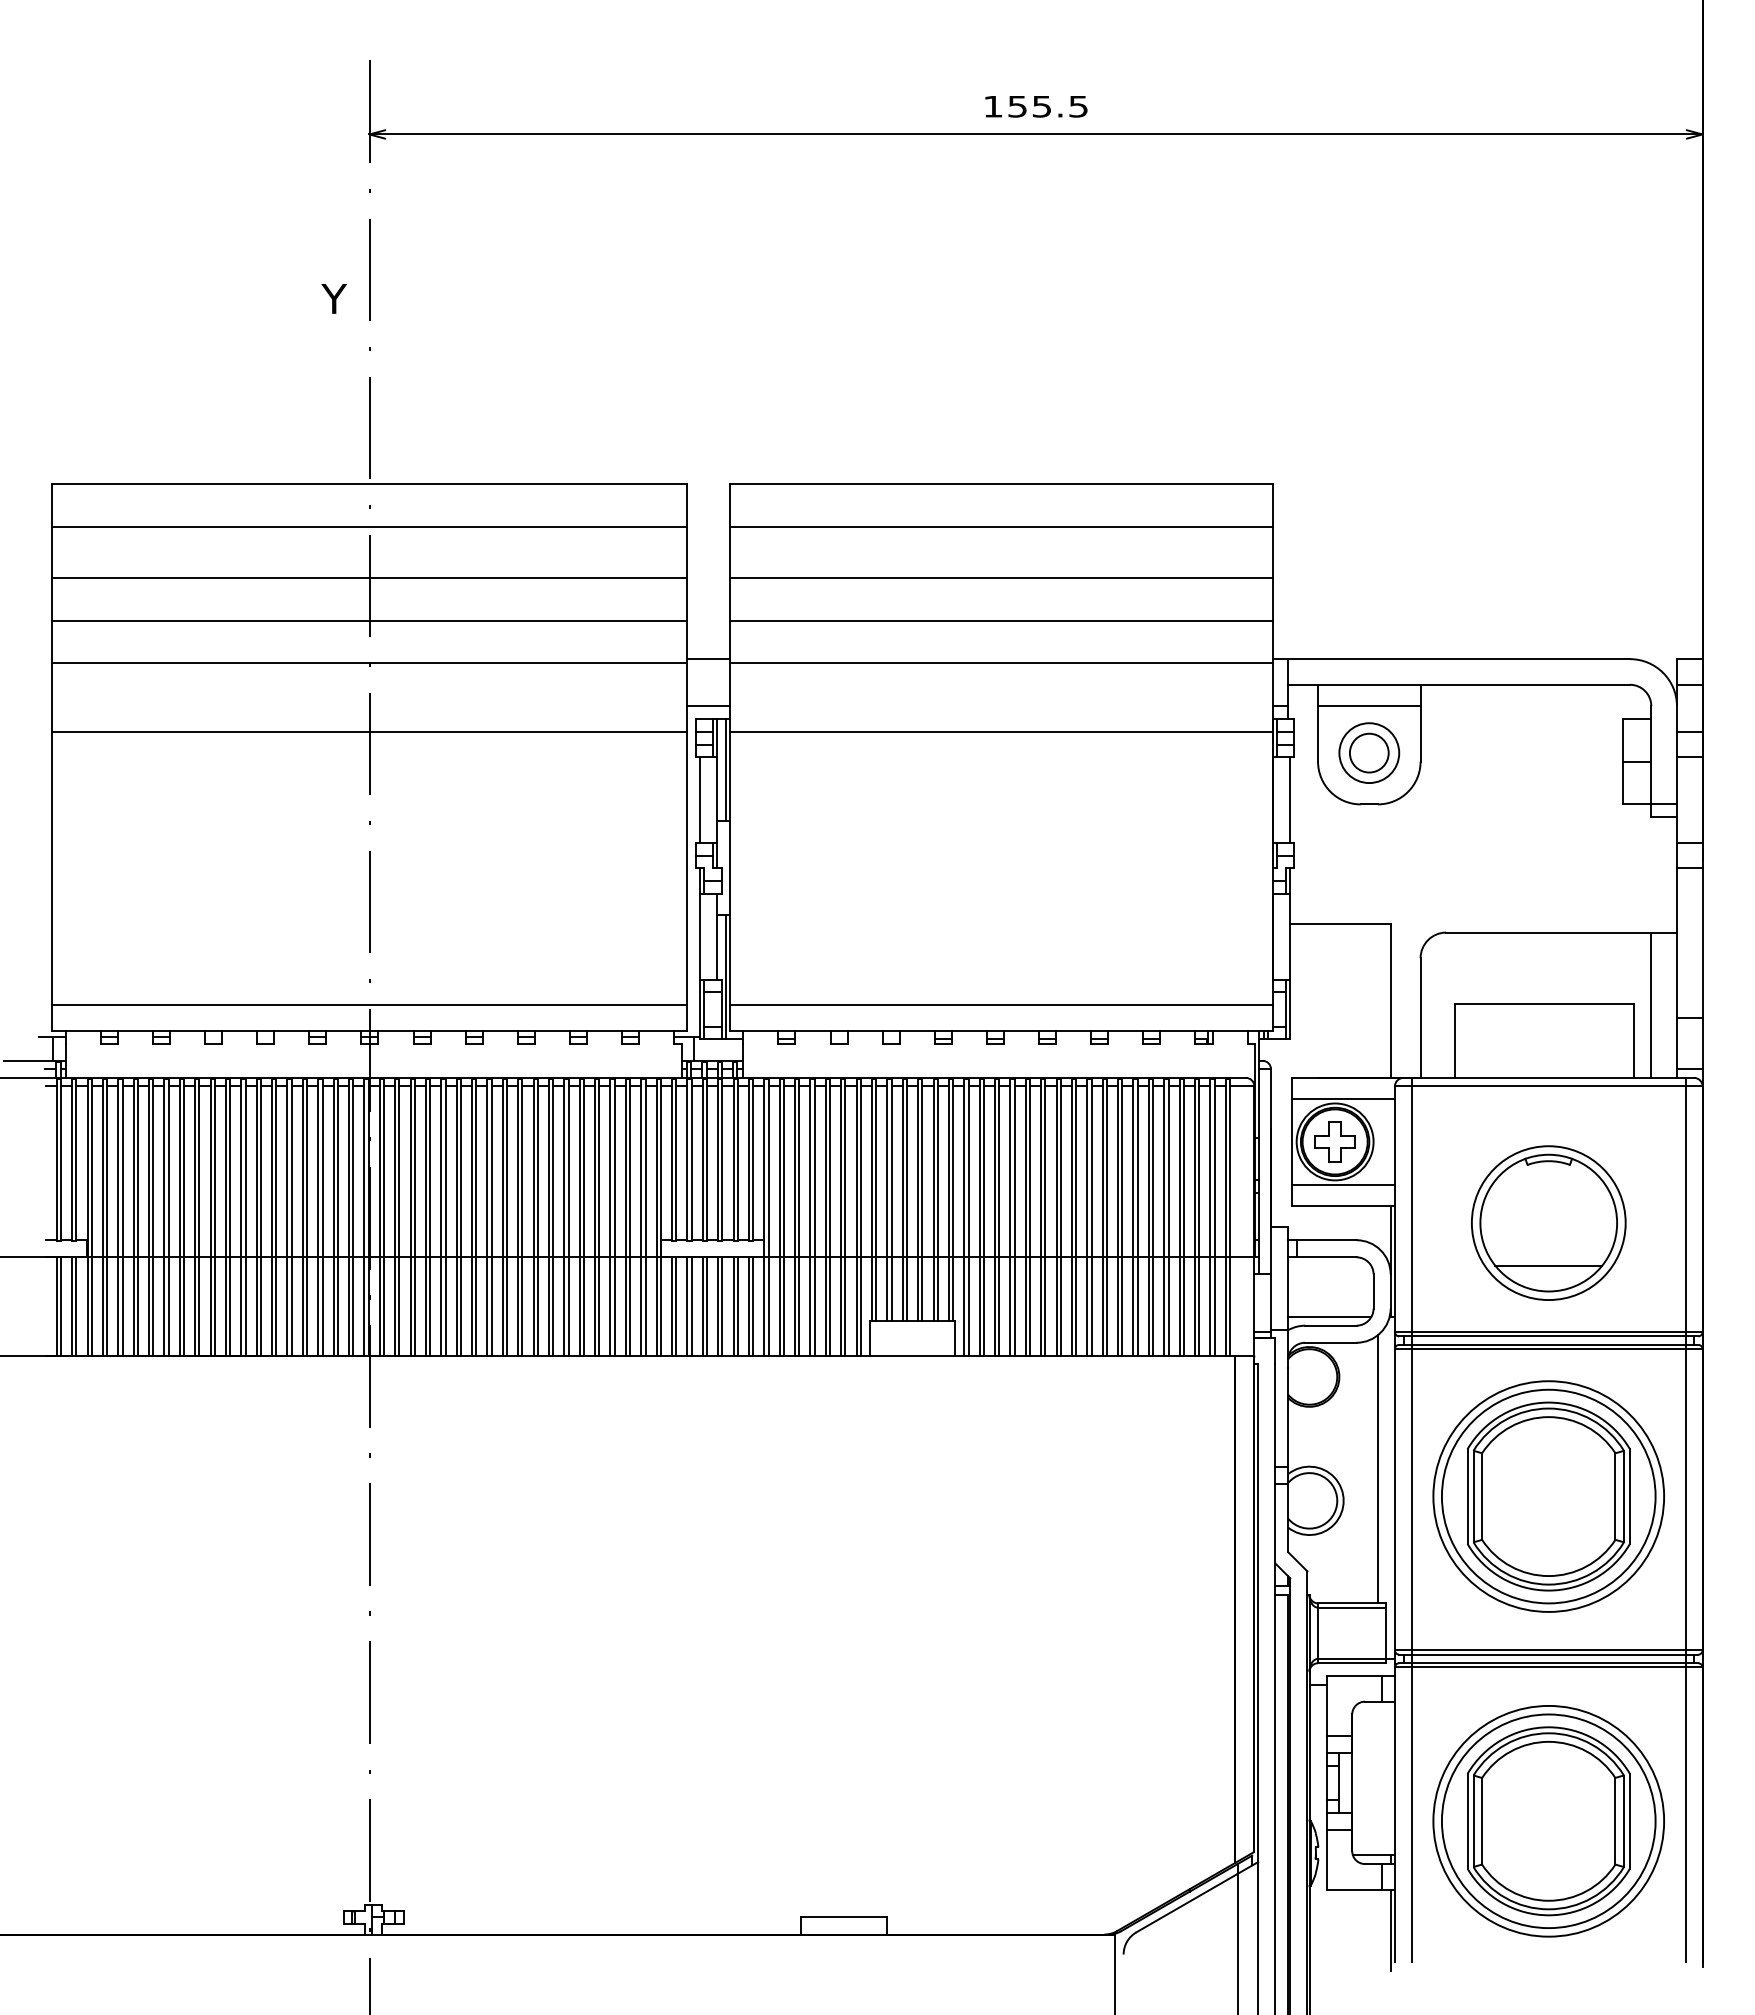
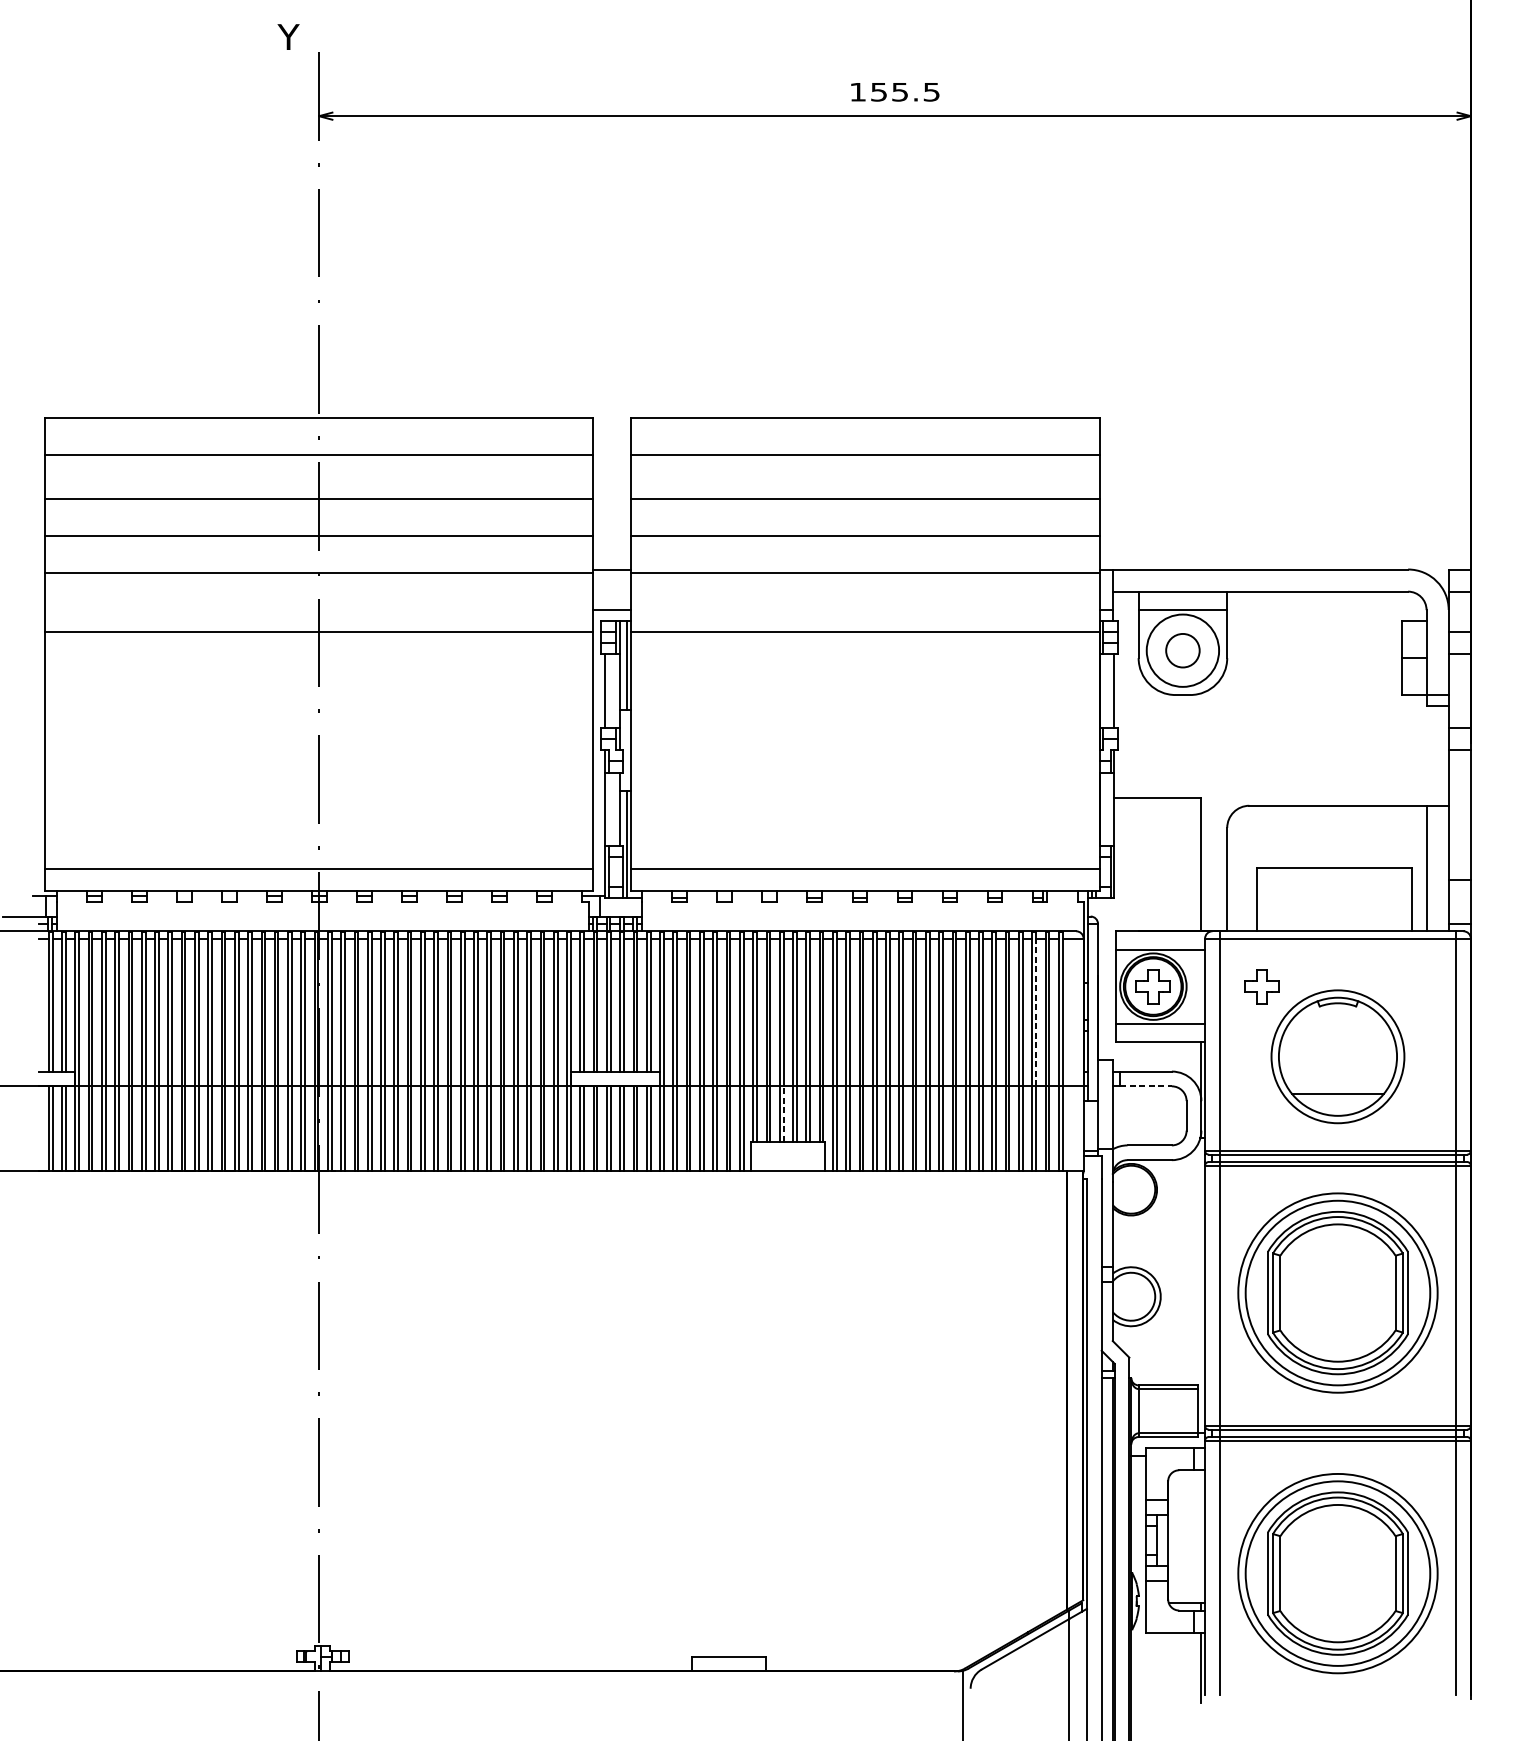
text: (333, 298) -> (287, 36), moved
circle: (1369, 753) -> (1183, 651), size x1.4
part: (1460, 1141) -> (1261, 986), added
line: (1199, 1171) -> (1036, 1012), solid -> dashed
line: (1326, 1257) -> (1145, 1086), solid -> dashed
line: (907, 1288) -> (783, 1113), solid -> dashed
line: (1329, 1317) -> (1148, 1138), removed
line: (1377, 1469) -> (1190, 1269), removed

